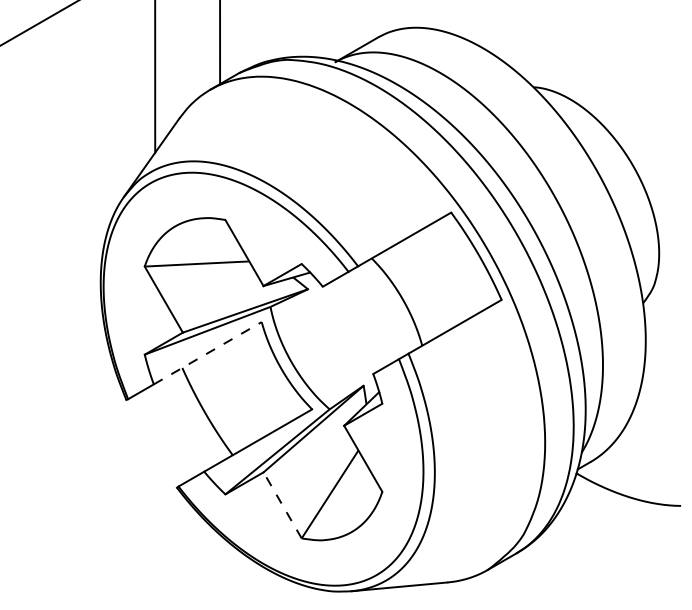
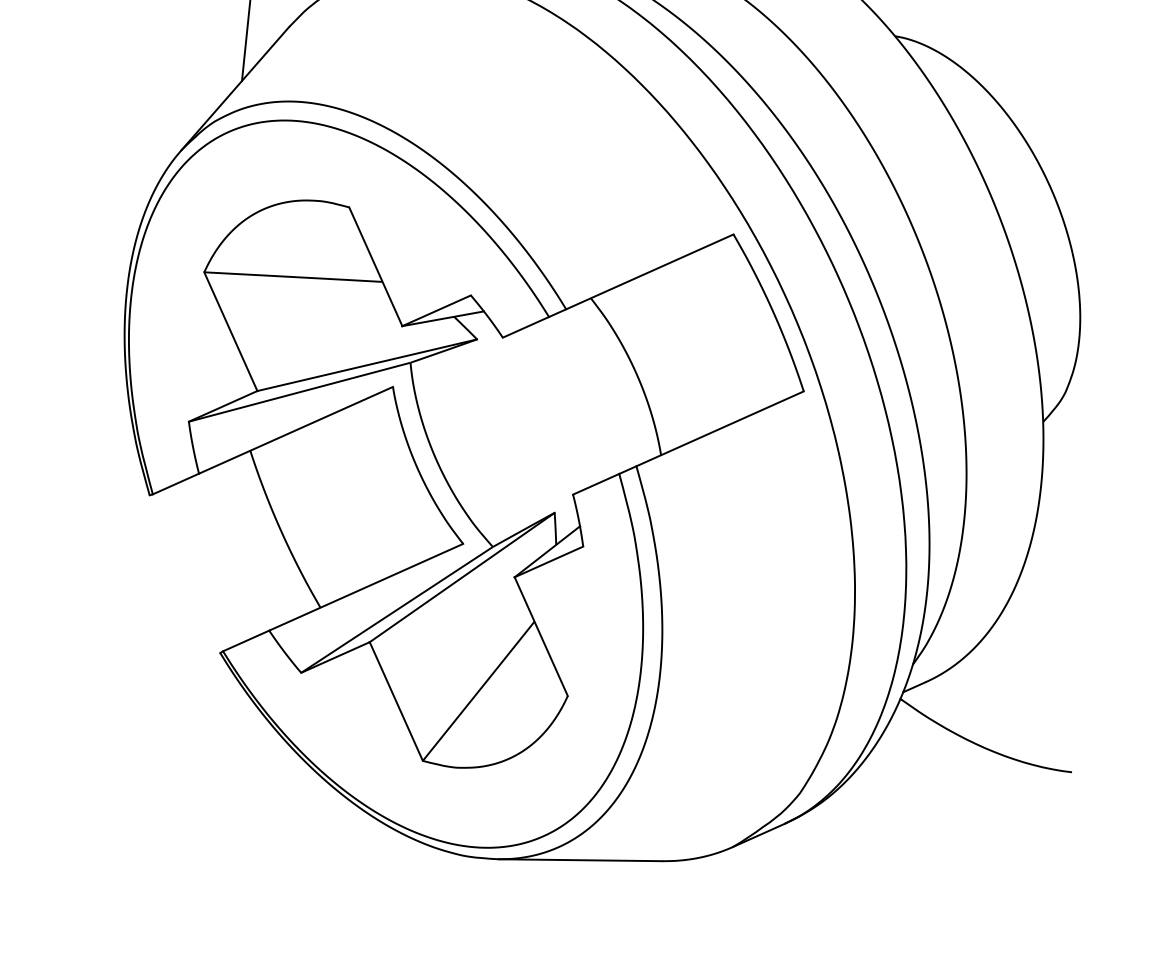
line: (208, 352) -> (297, 429), dashed -> solid
line: (282, 504) -> (396, 699), dashed -> solid

